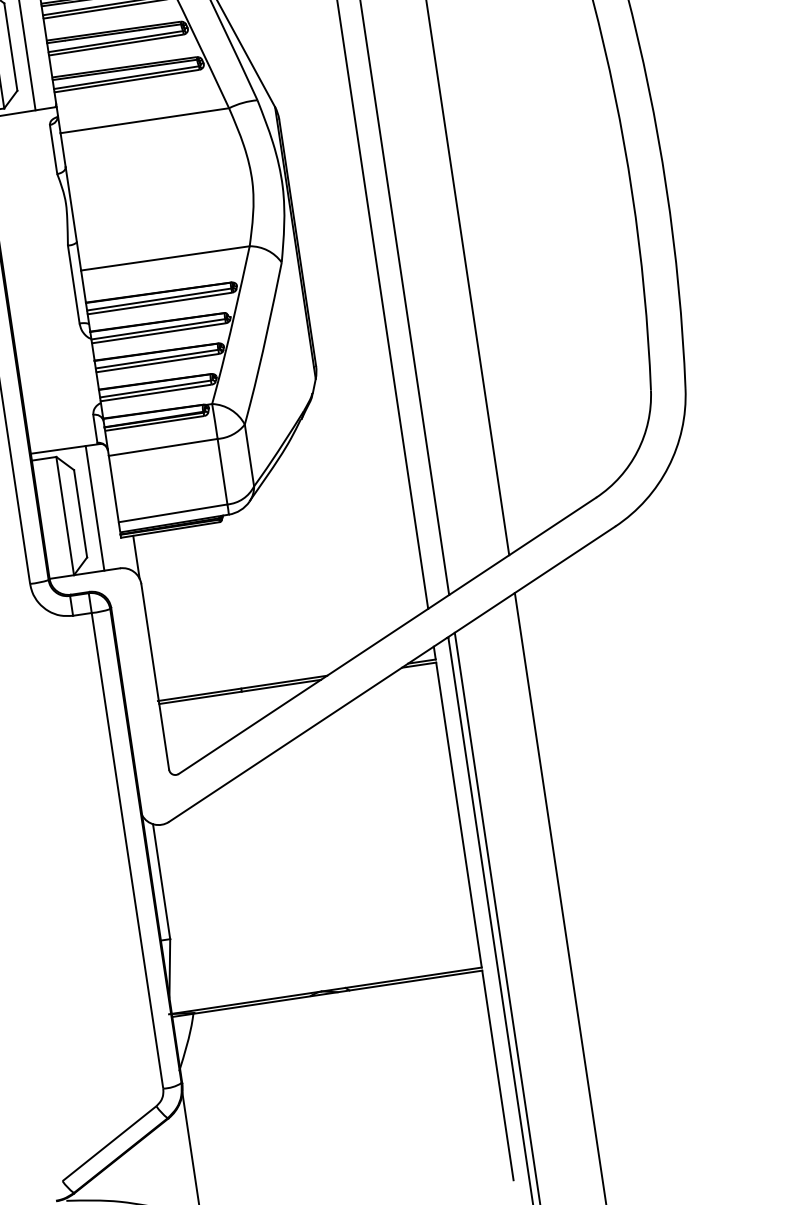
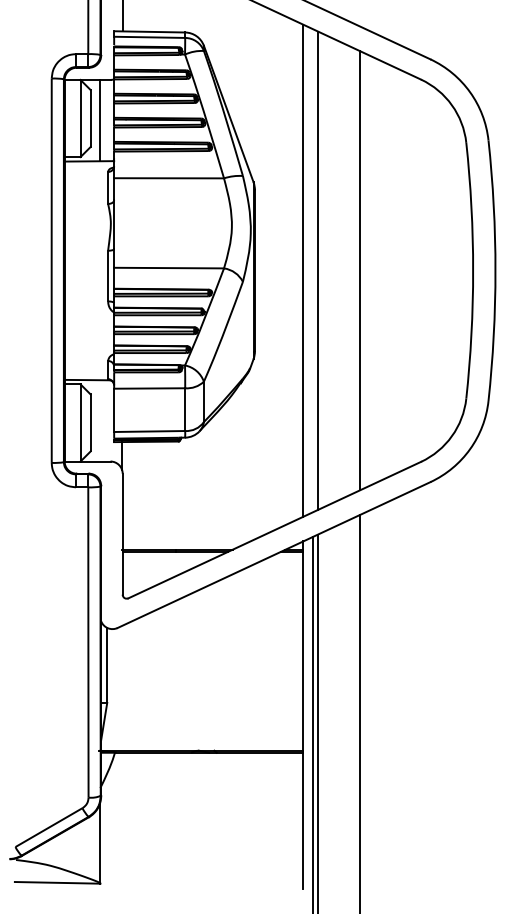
line: (95, 507) -> (100, 420), removed

